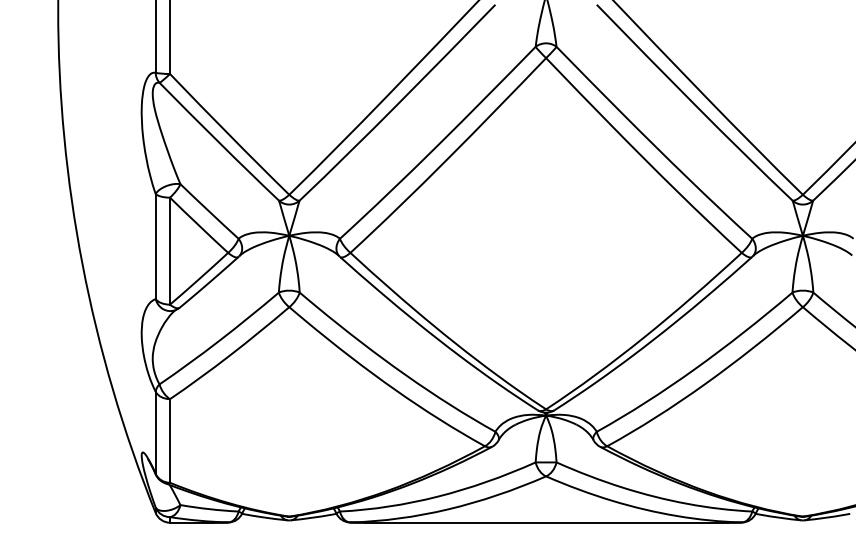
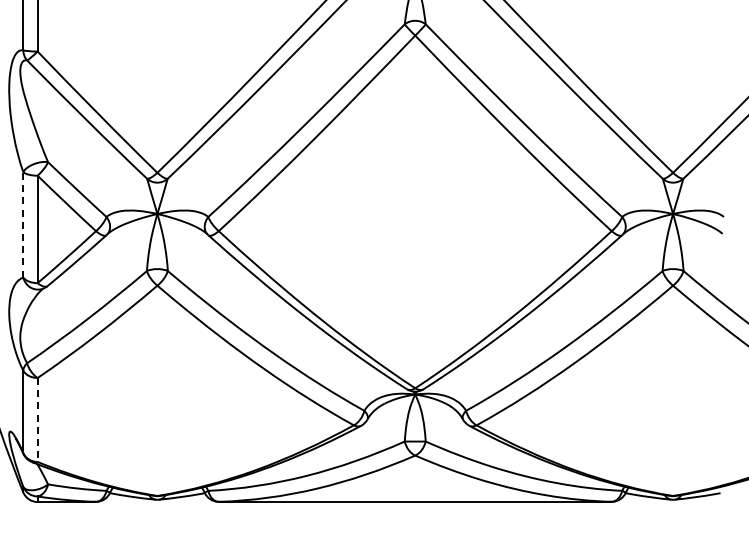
line: (155, 246) -> (23, 224), solid -> dashed
line: (170, 440) -> (38, 419), solid -> dashed

